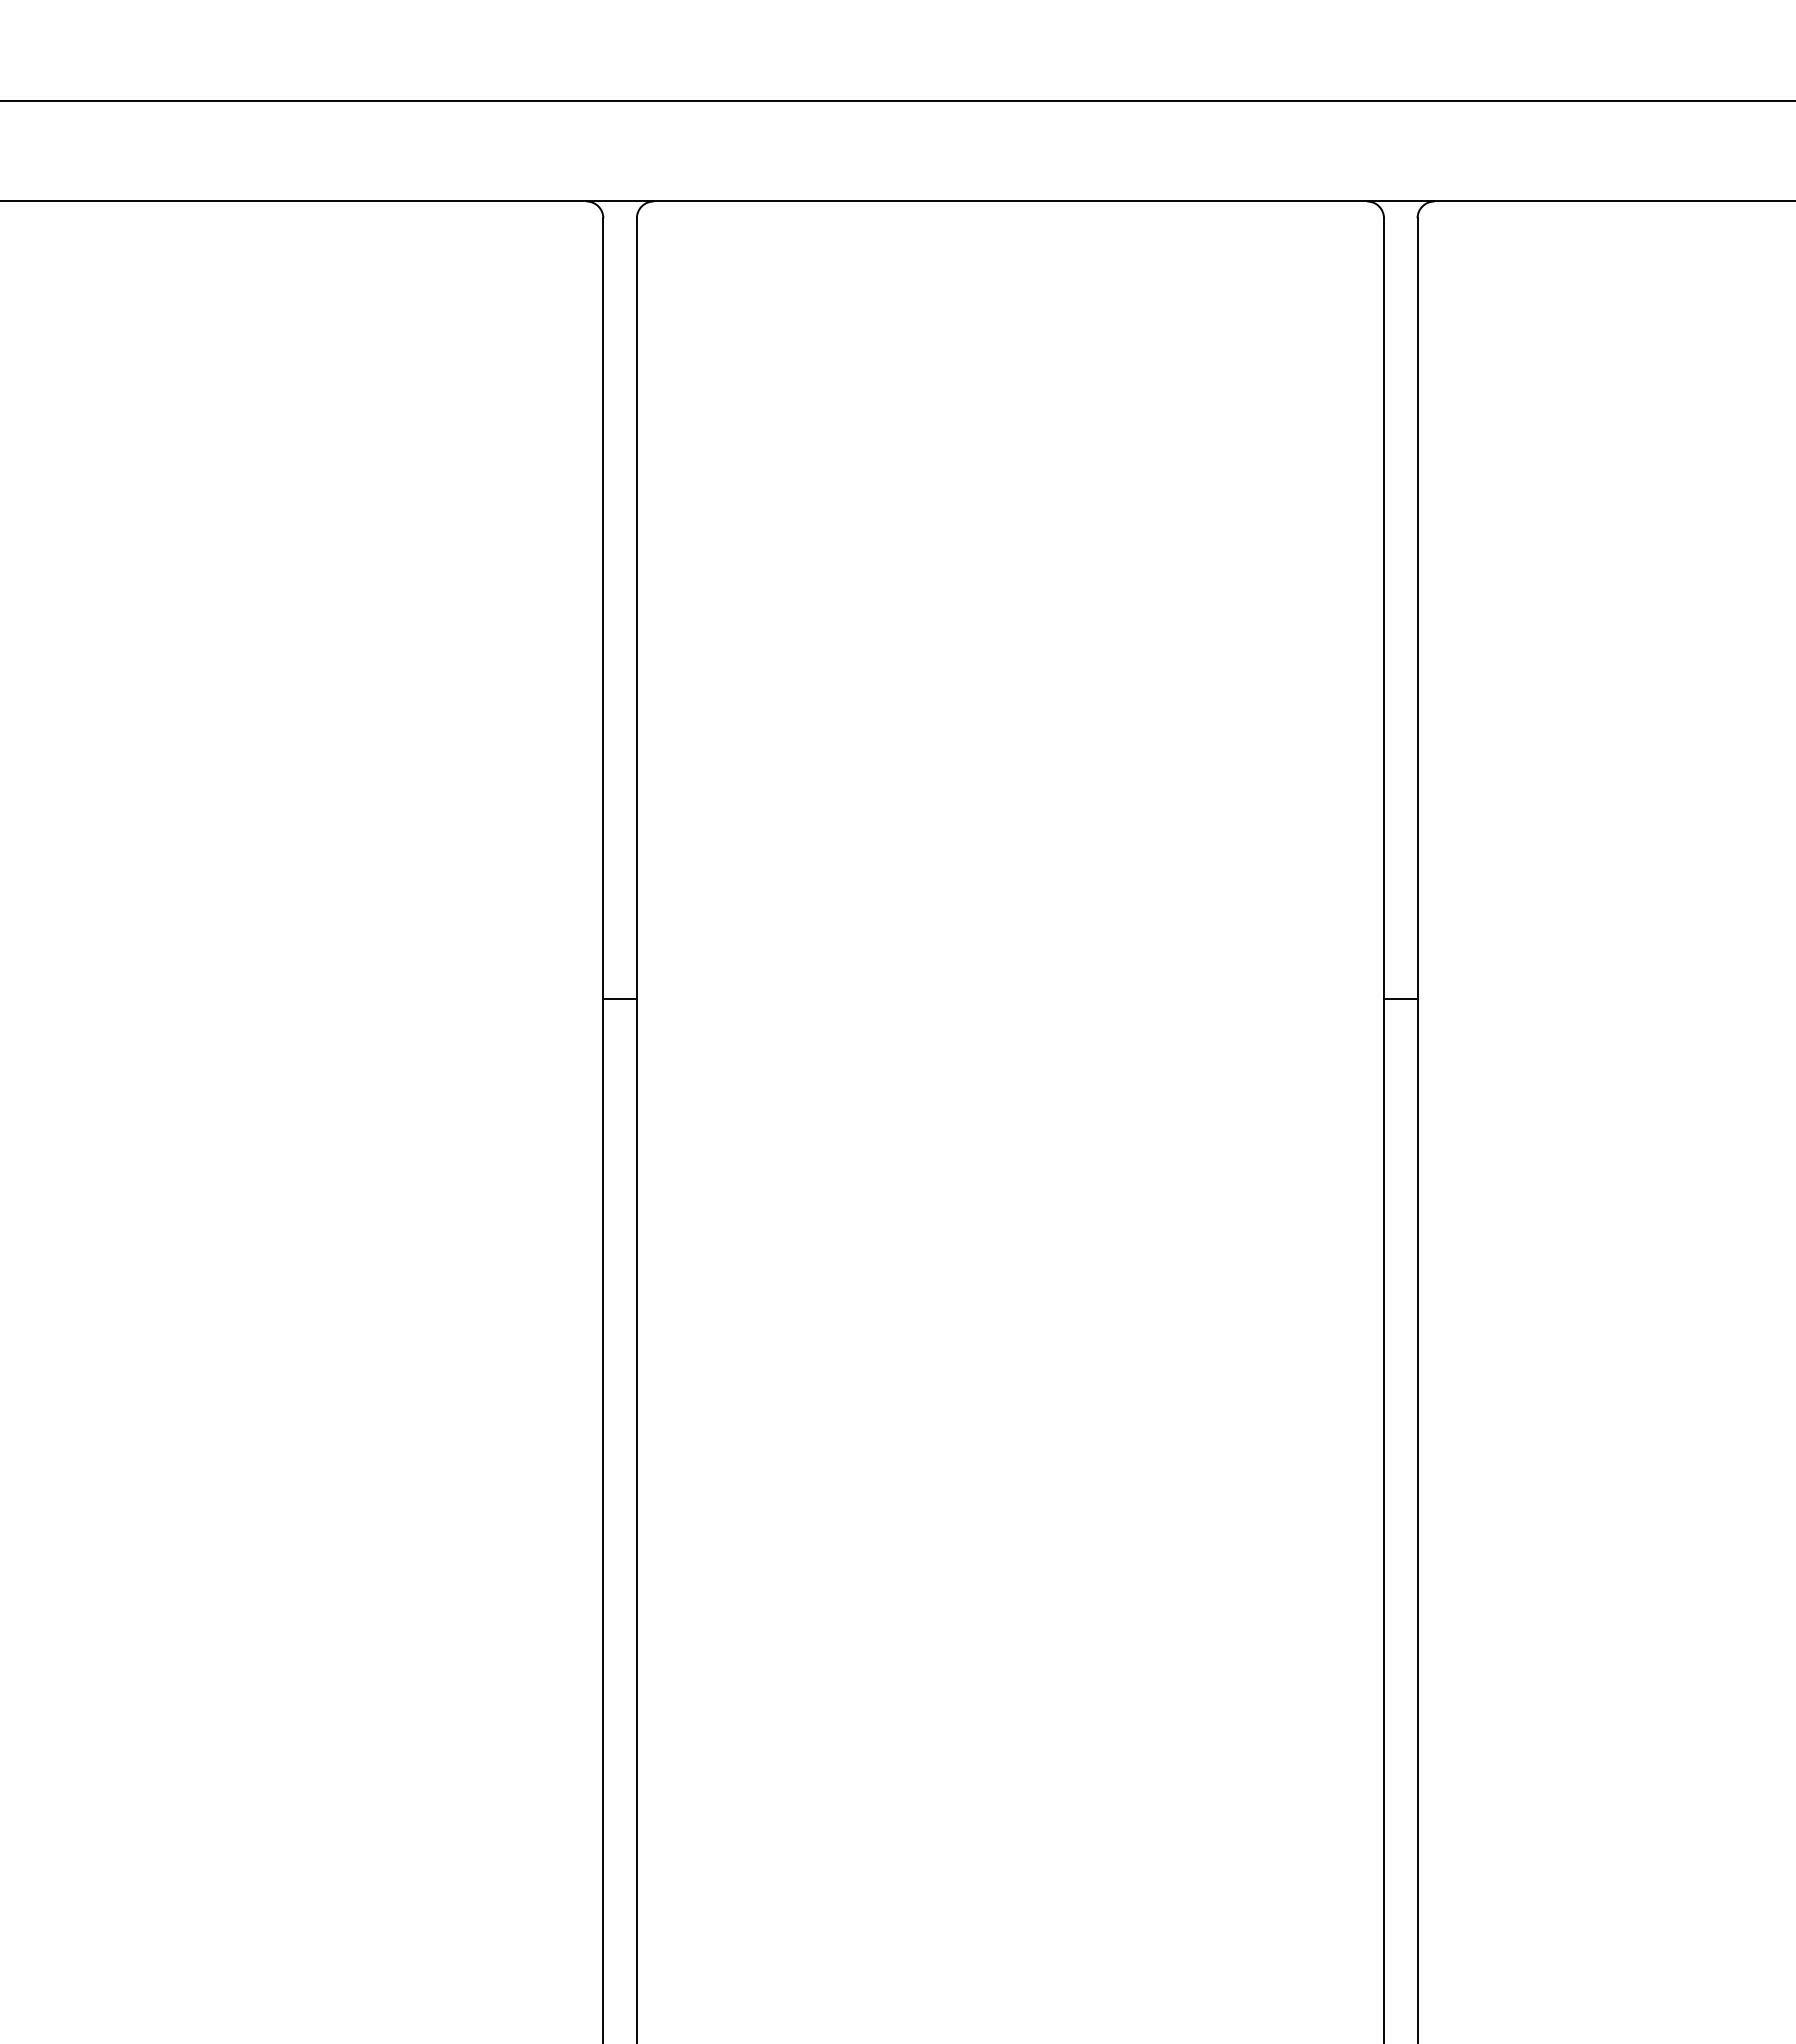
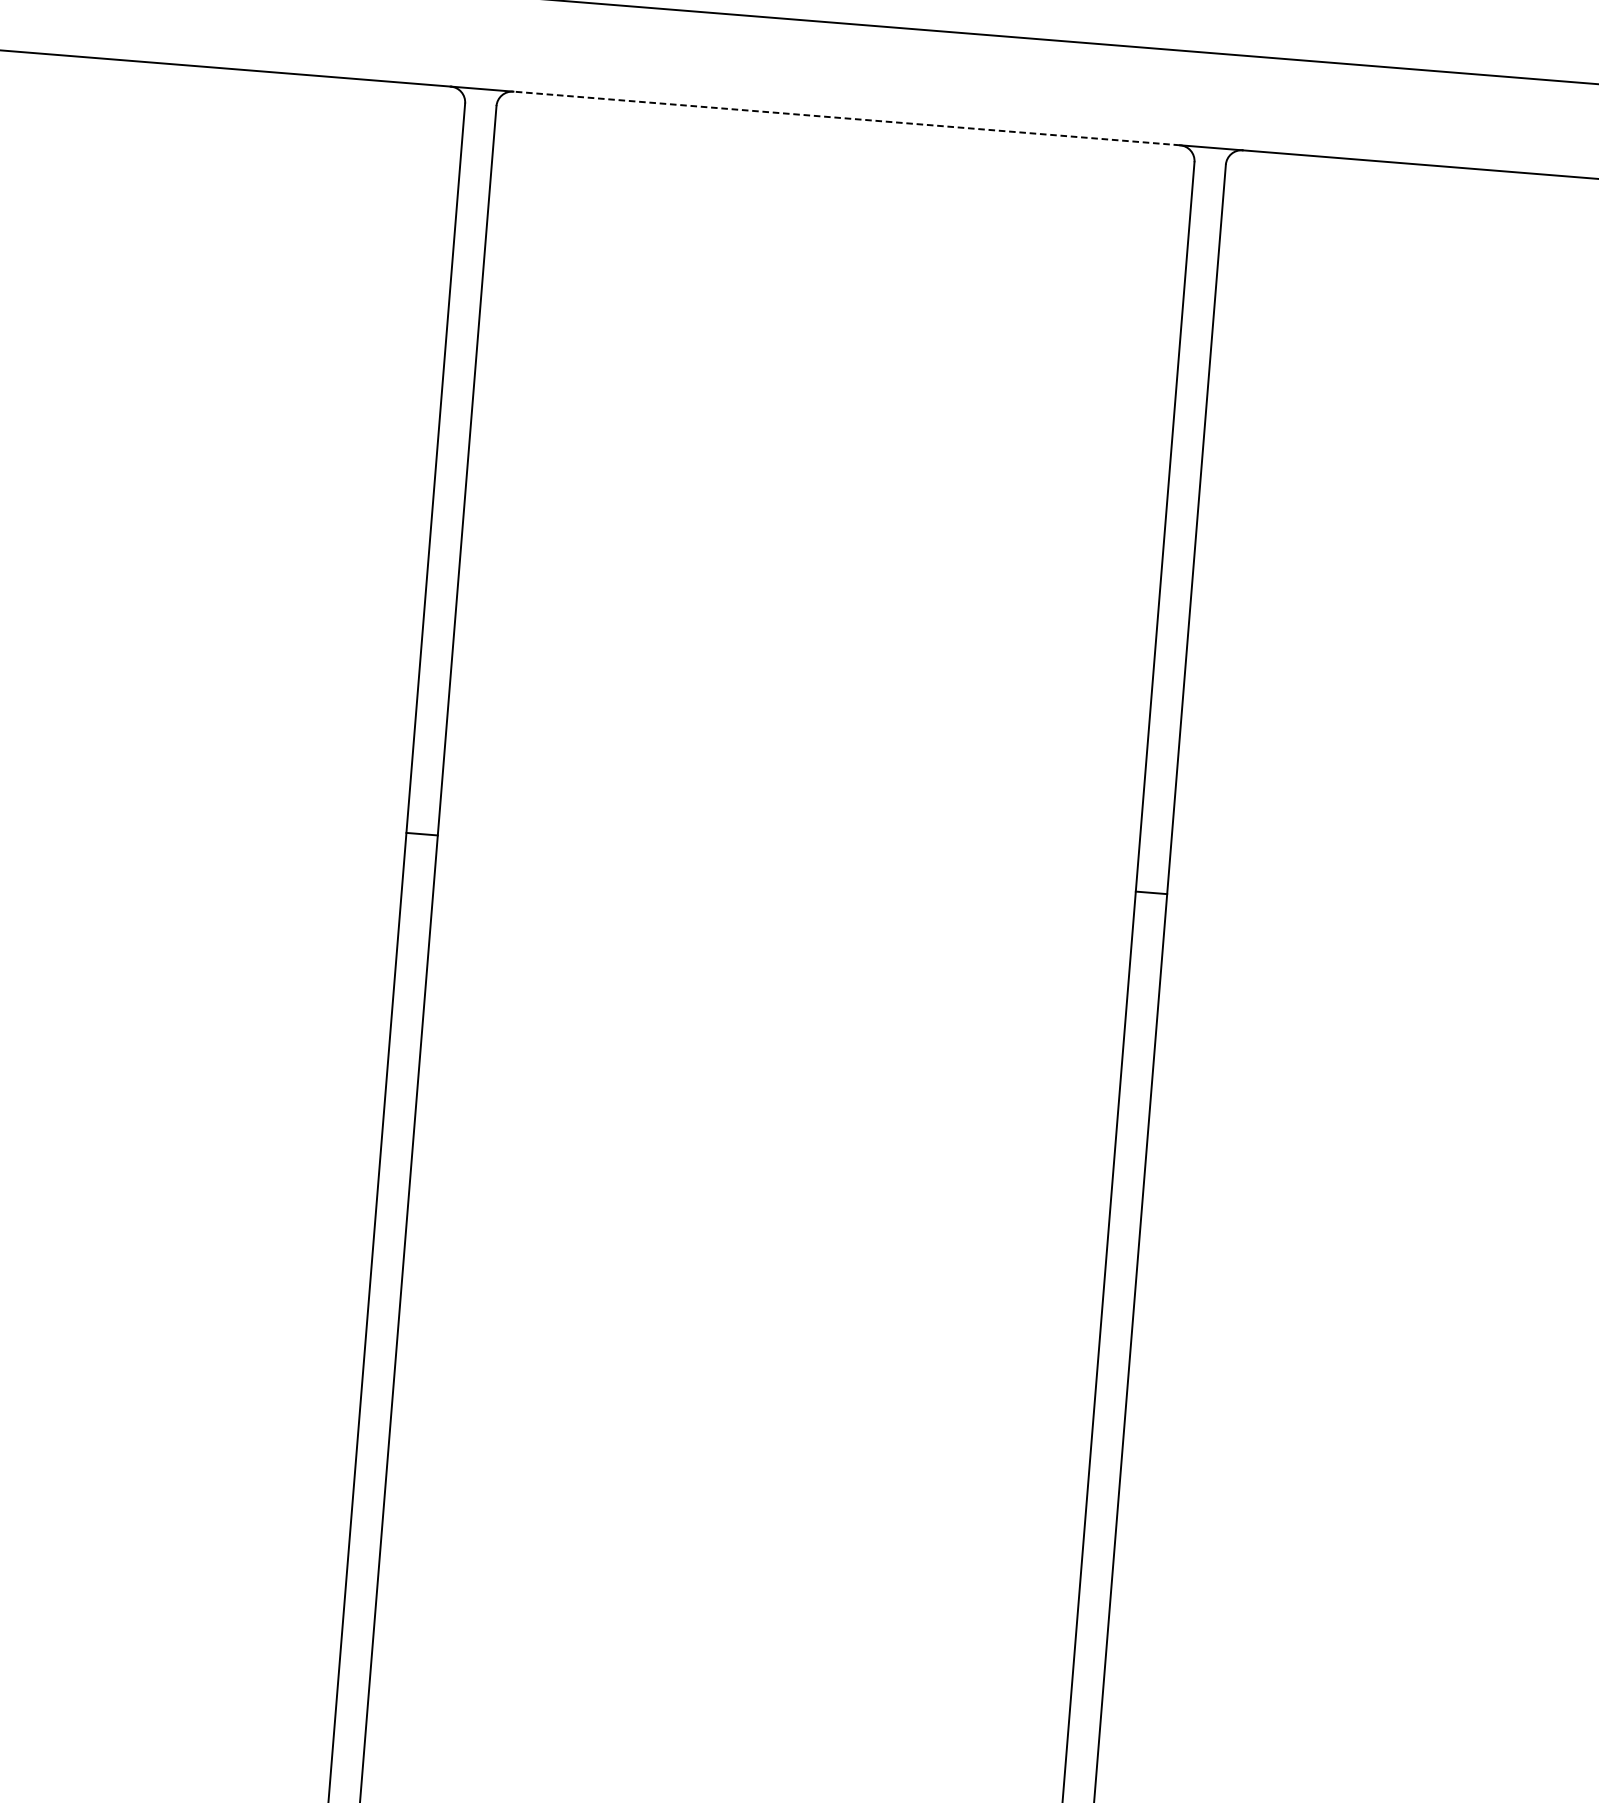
line: (1010, 201) -> (846, 118), solid -> dashed

